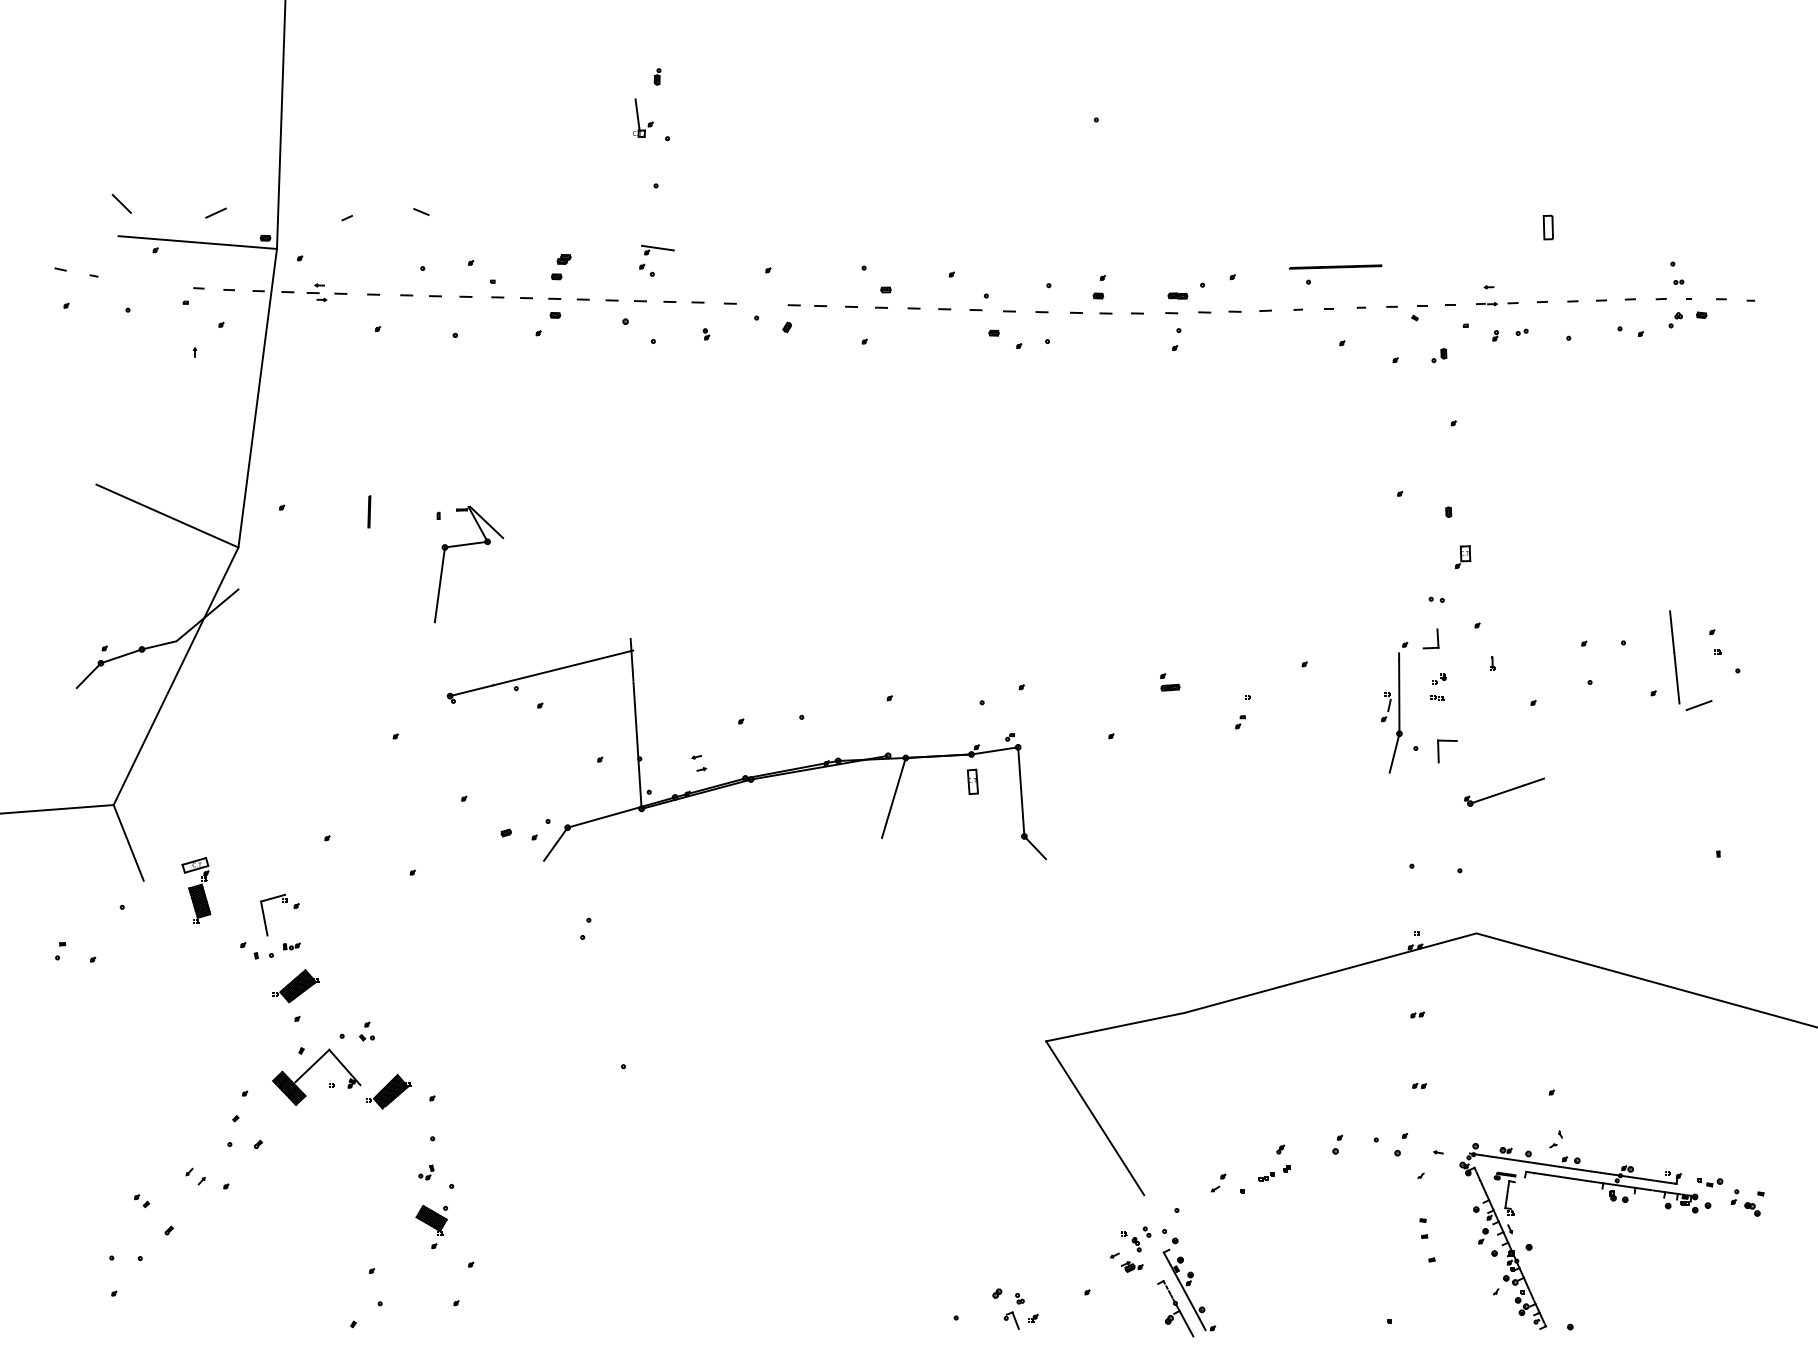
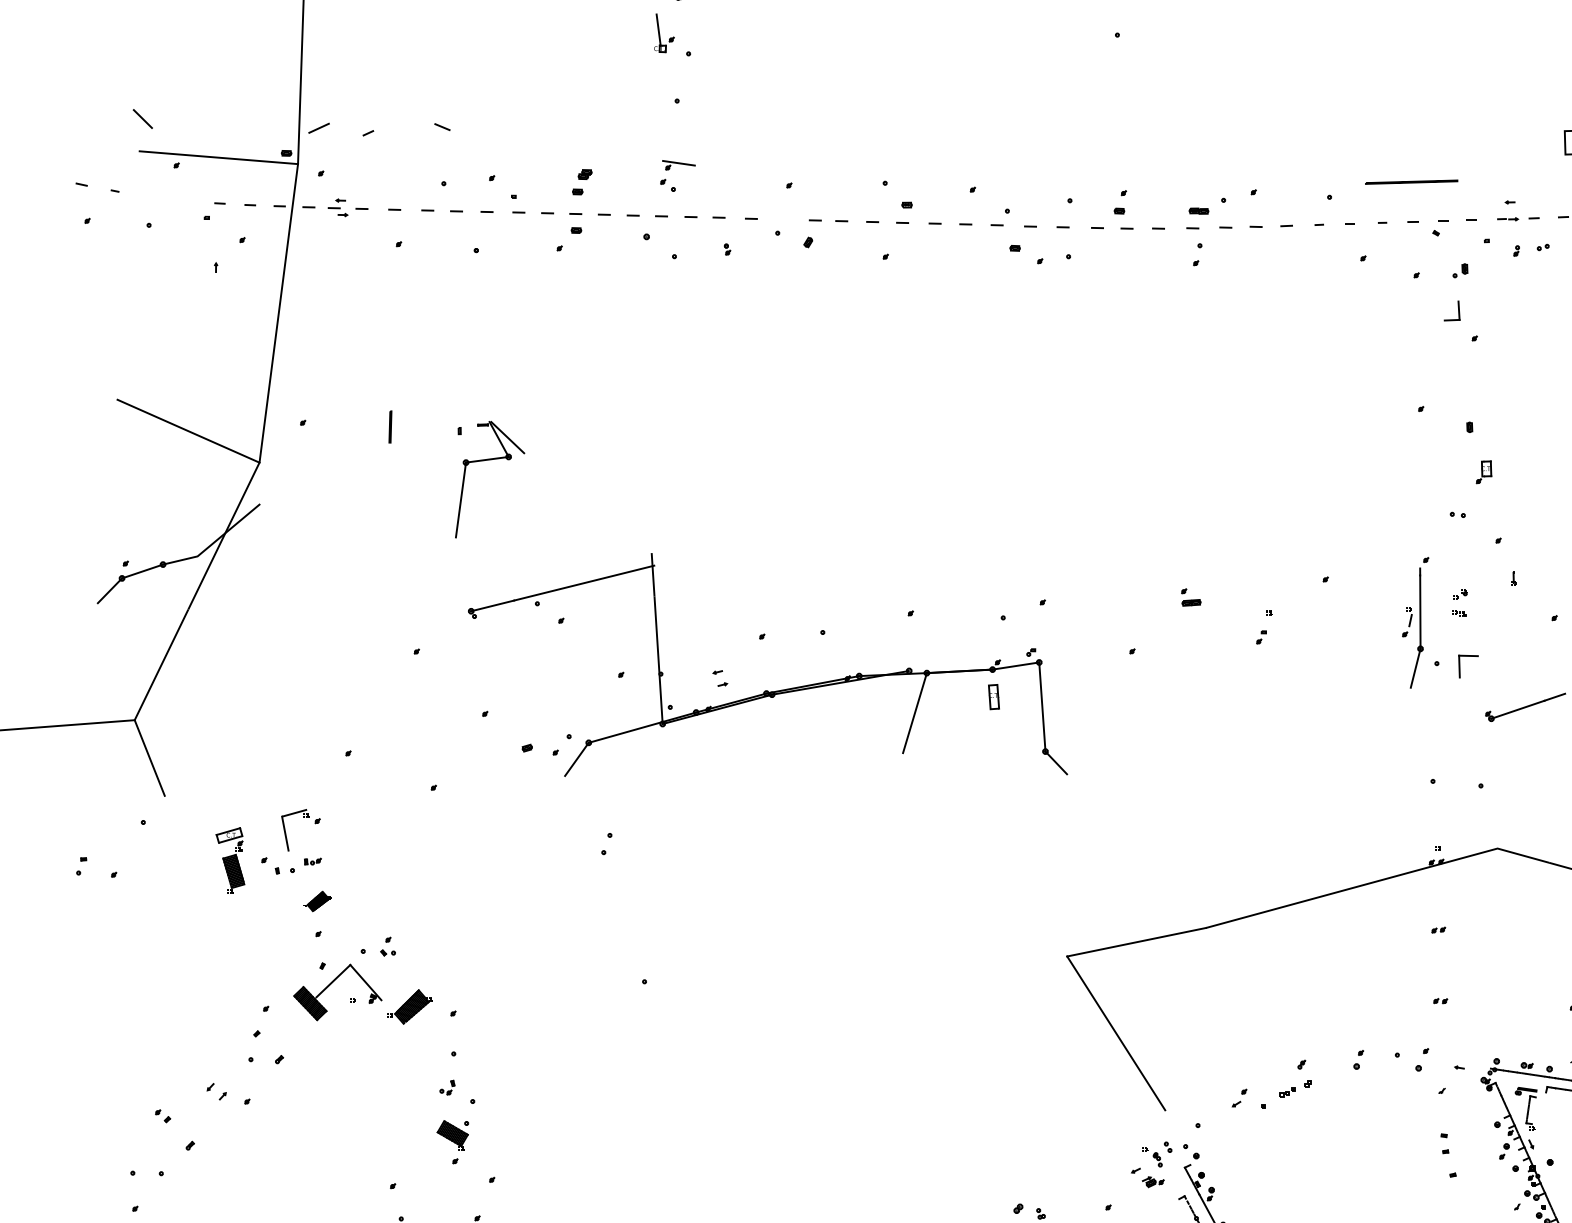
line: (215, 212) -> (318, 127), moved
line: (1335, 266) -> (1411, 181), moved
part: (1436, 635) -> (1457, 307), moved
part: (196, 890) -> (230, 860), moved
part: (295, 986) -> (316, 901), size x0.6

